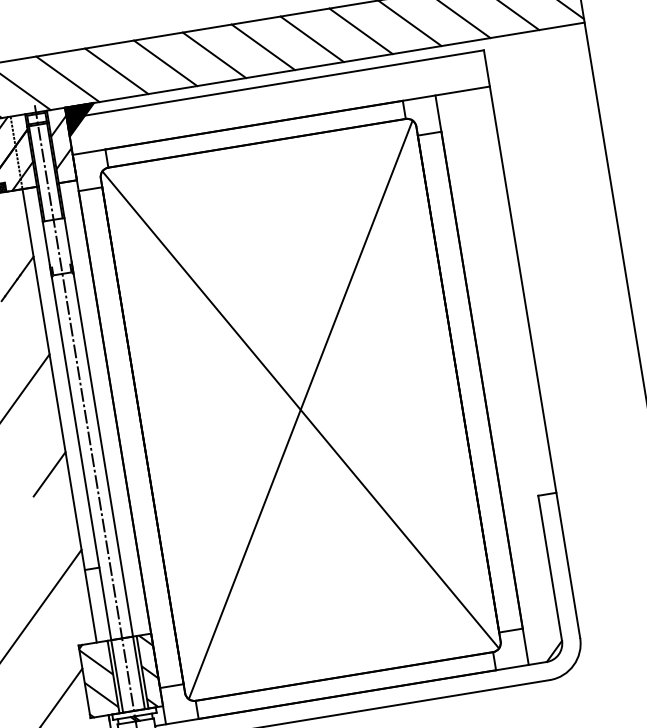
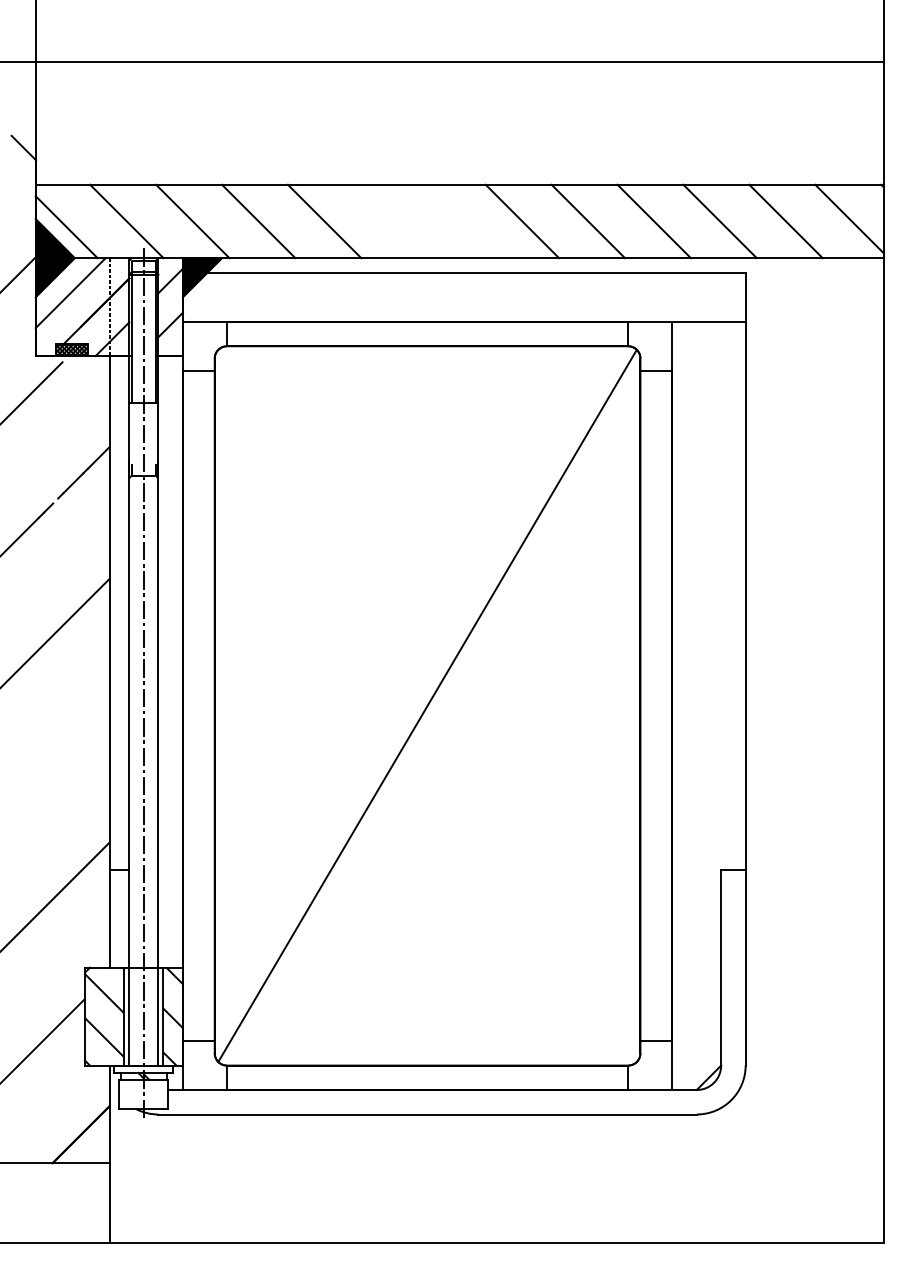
line: (263, 47) -> (456, 221), removed
line: (214, 55) -> (390, 221), removed
line: (300, 409) -> (427, 705), removed
line: (49, 474) -> (83, 736), removed

